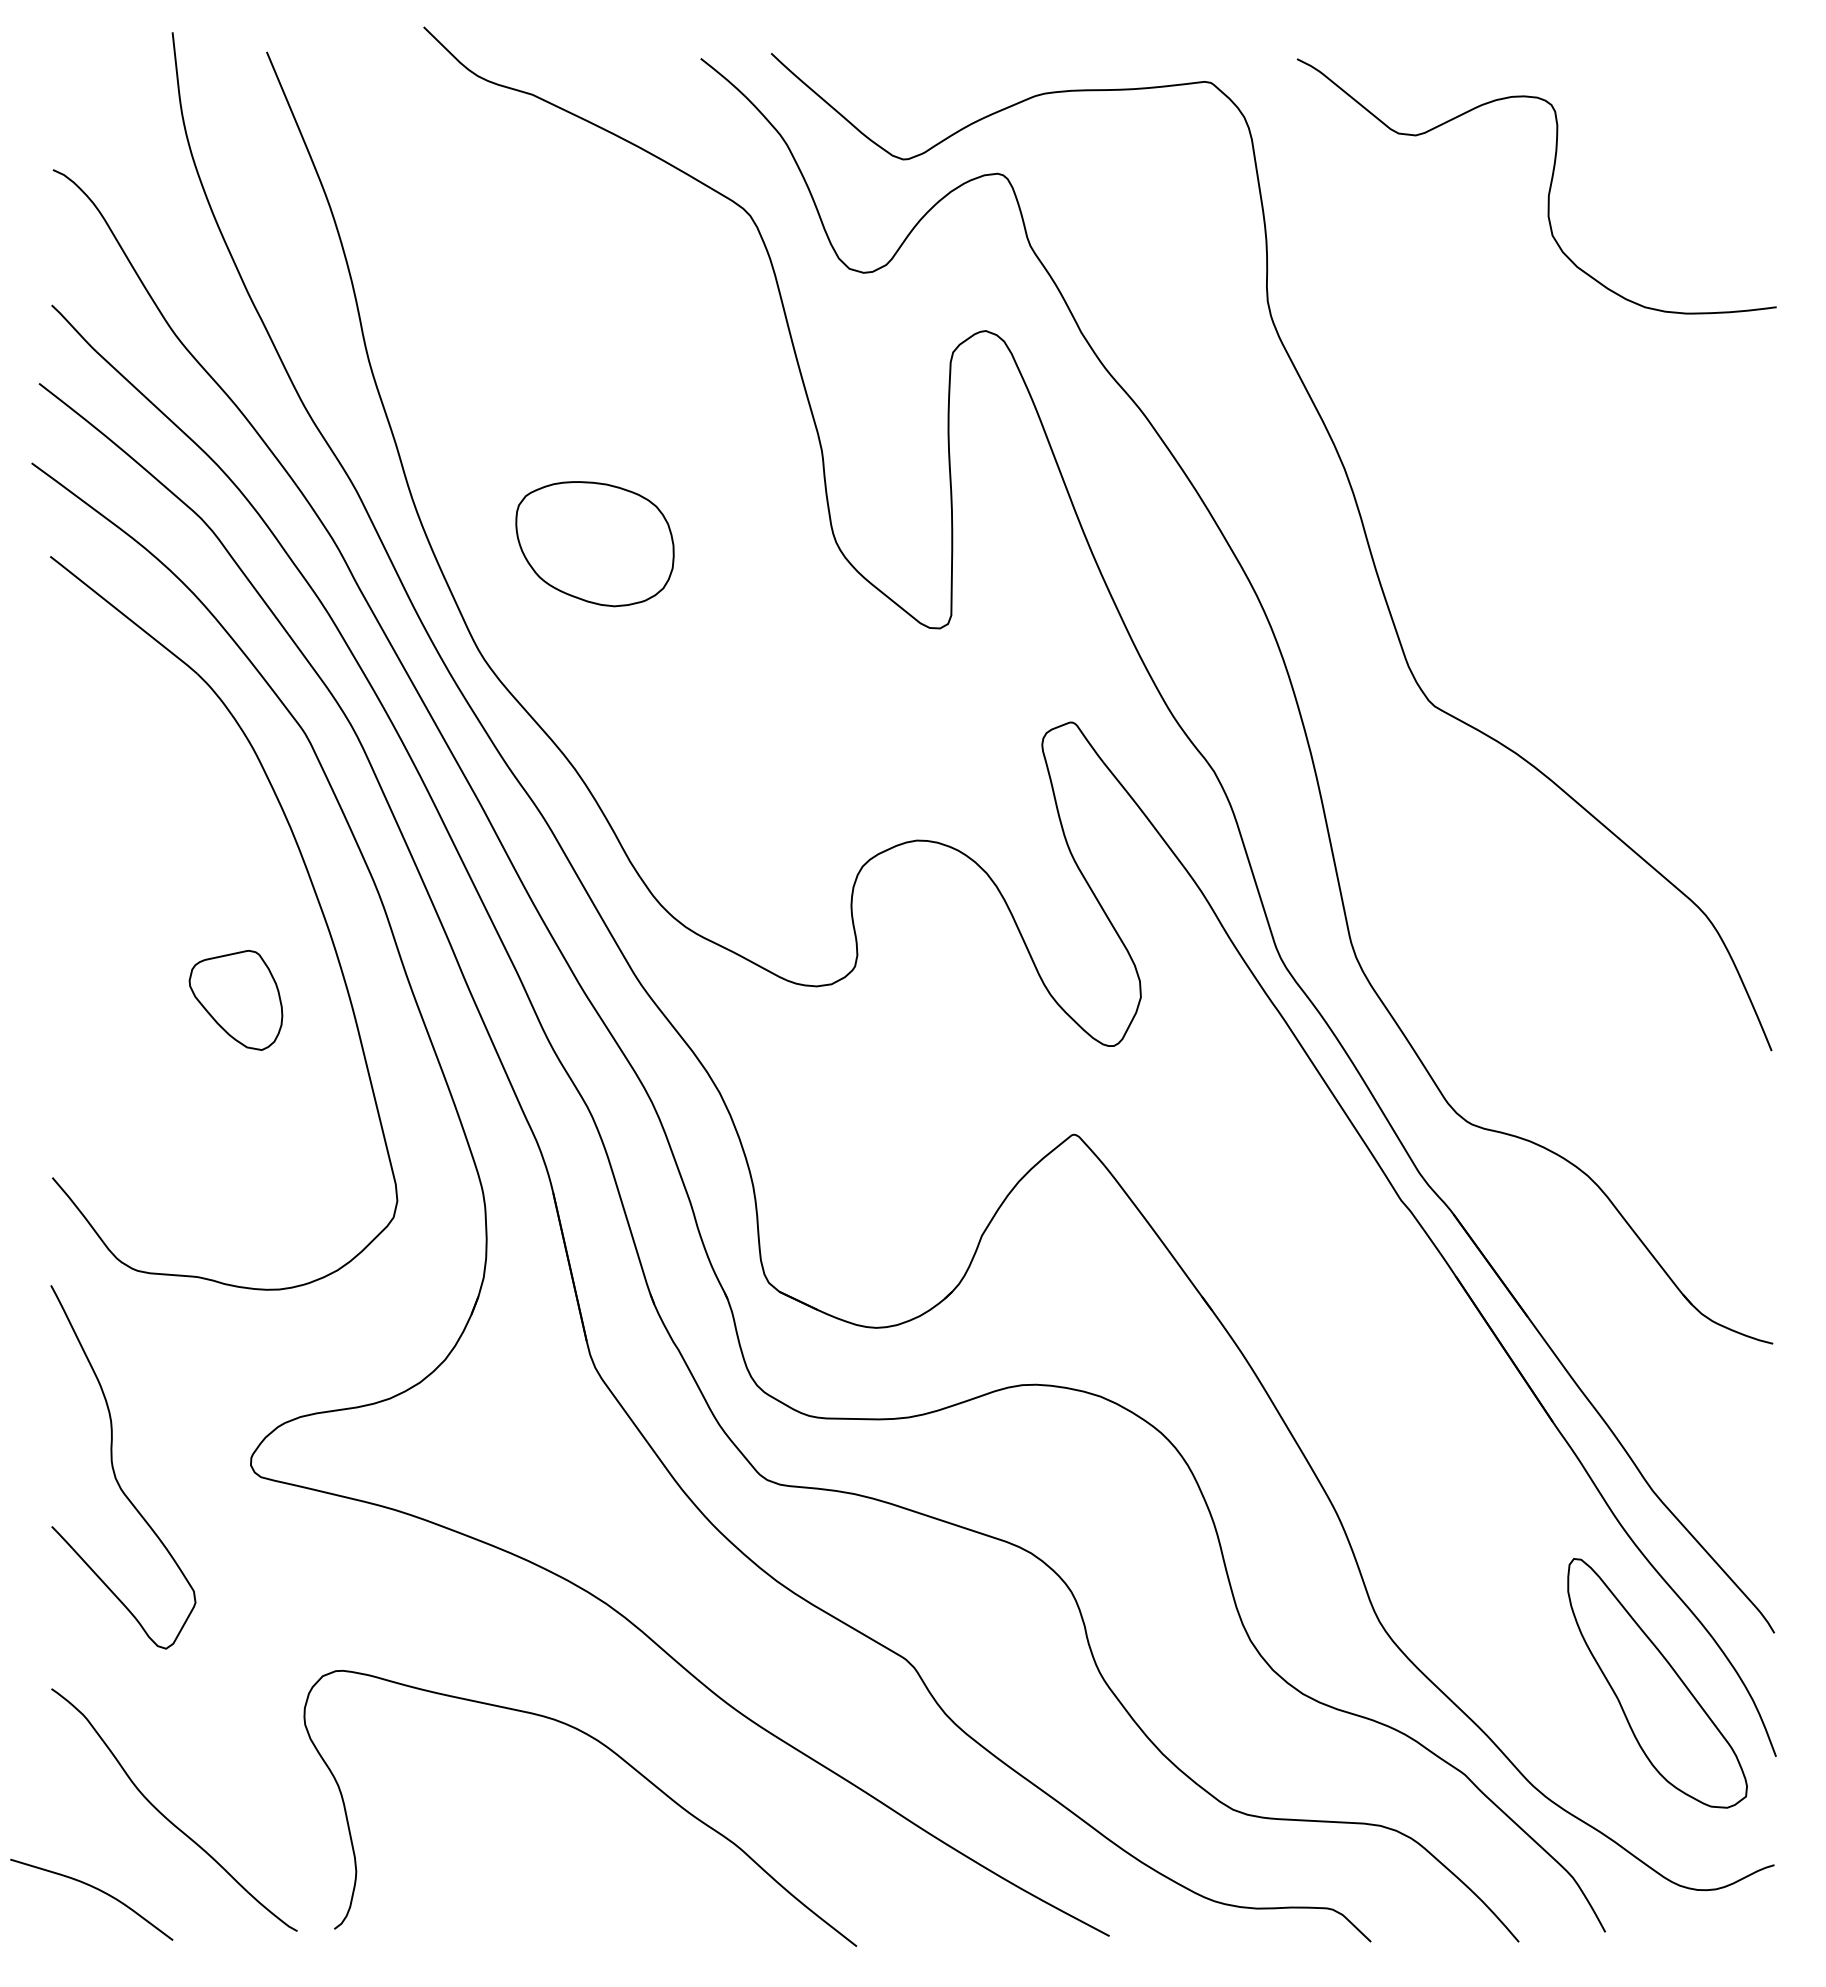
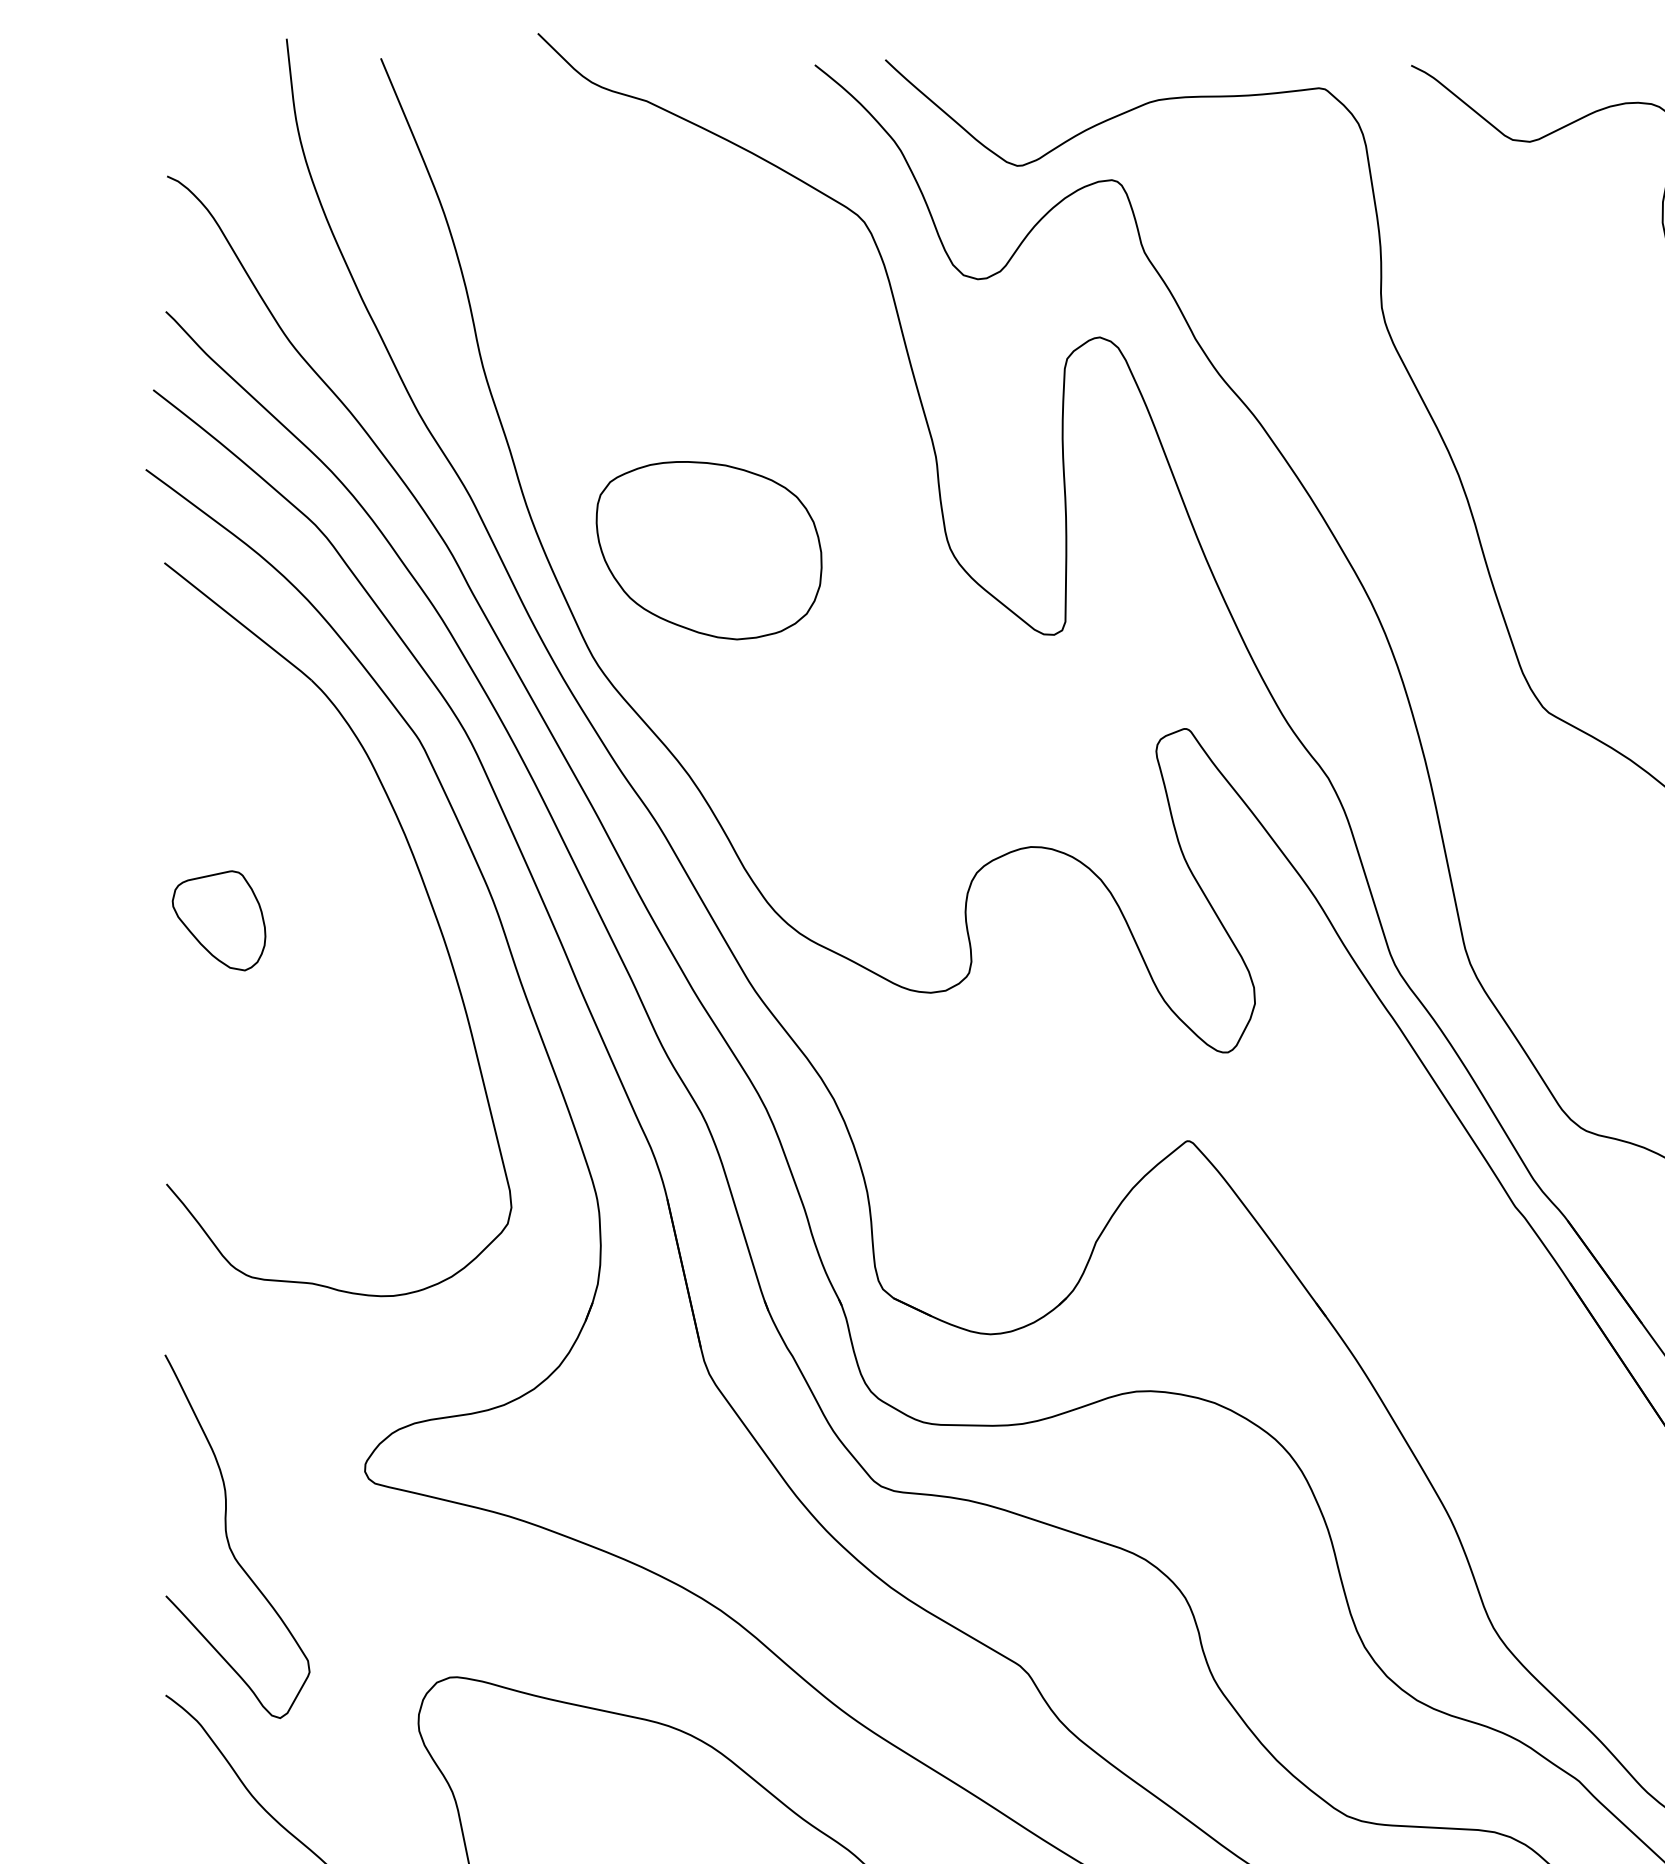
part: (594, 543) -> (708, 549), size x1.43
part: (235, 1000) -> (218, 920), moved
curve: (114, 1469) -> (228, 1538), moved

